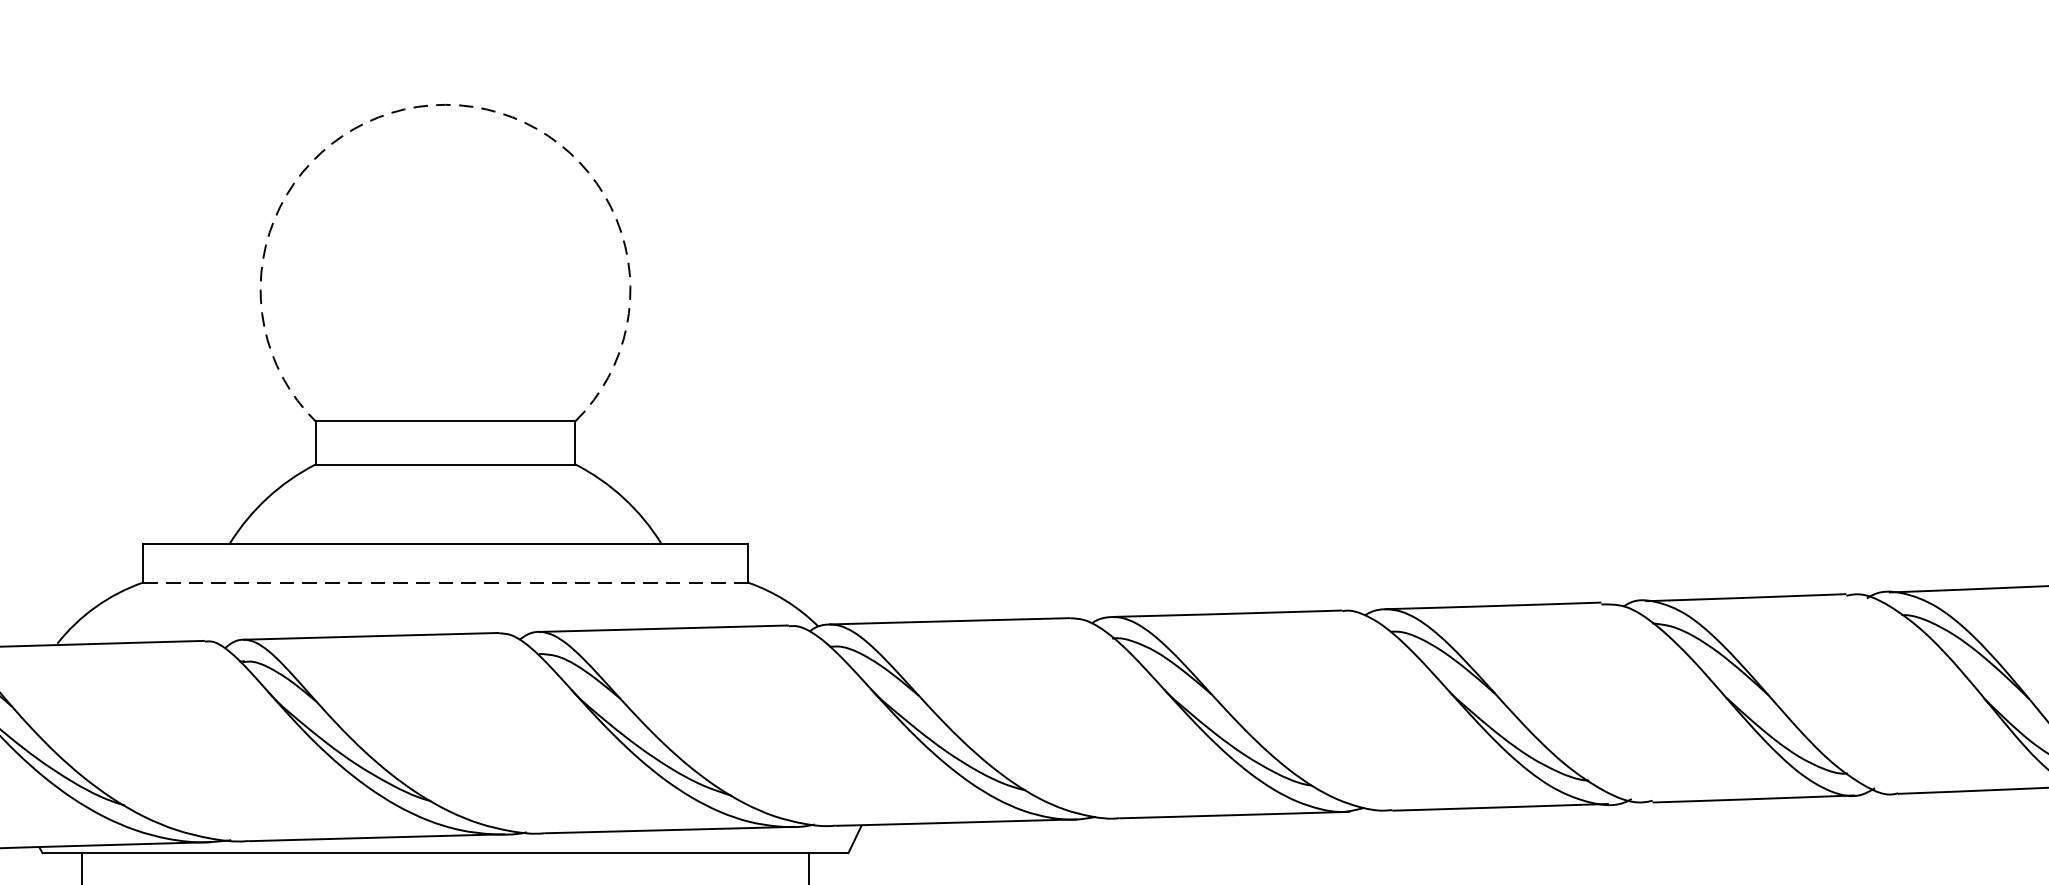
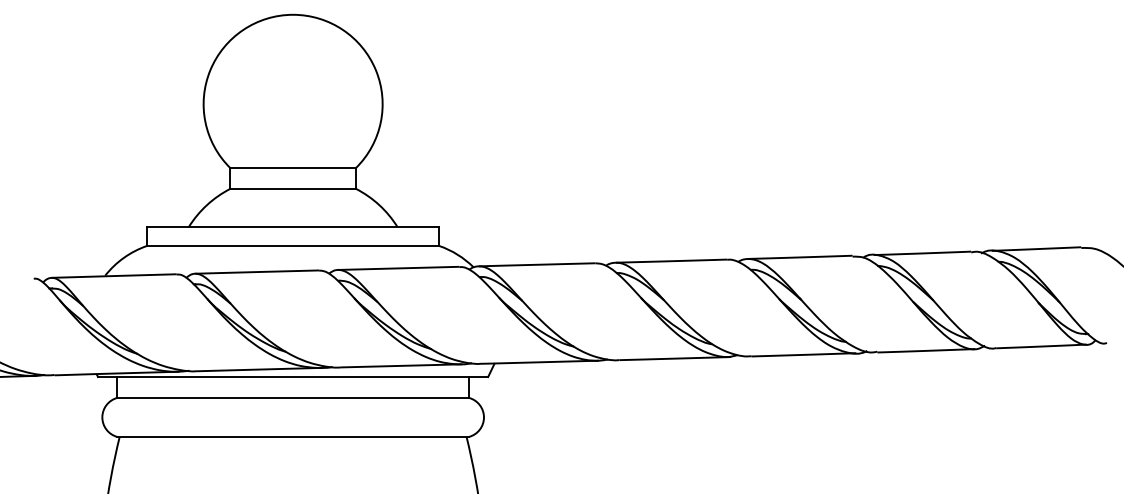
arc: (446, 104) -> (293, 14), dashed -> solid
line: (446, 583) -> (293, 246), dashed -> solid

